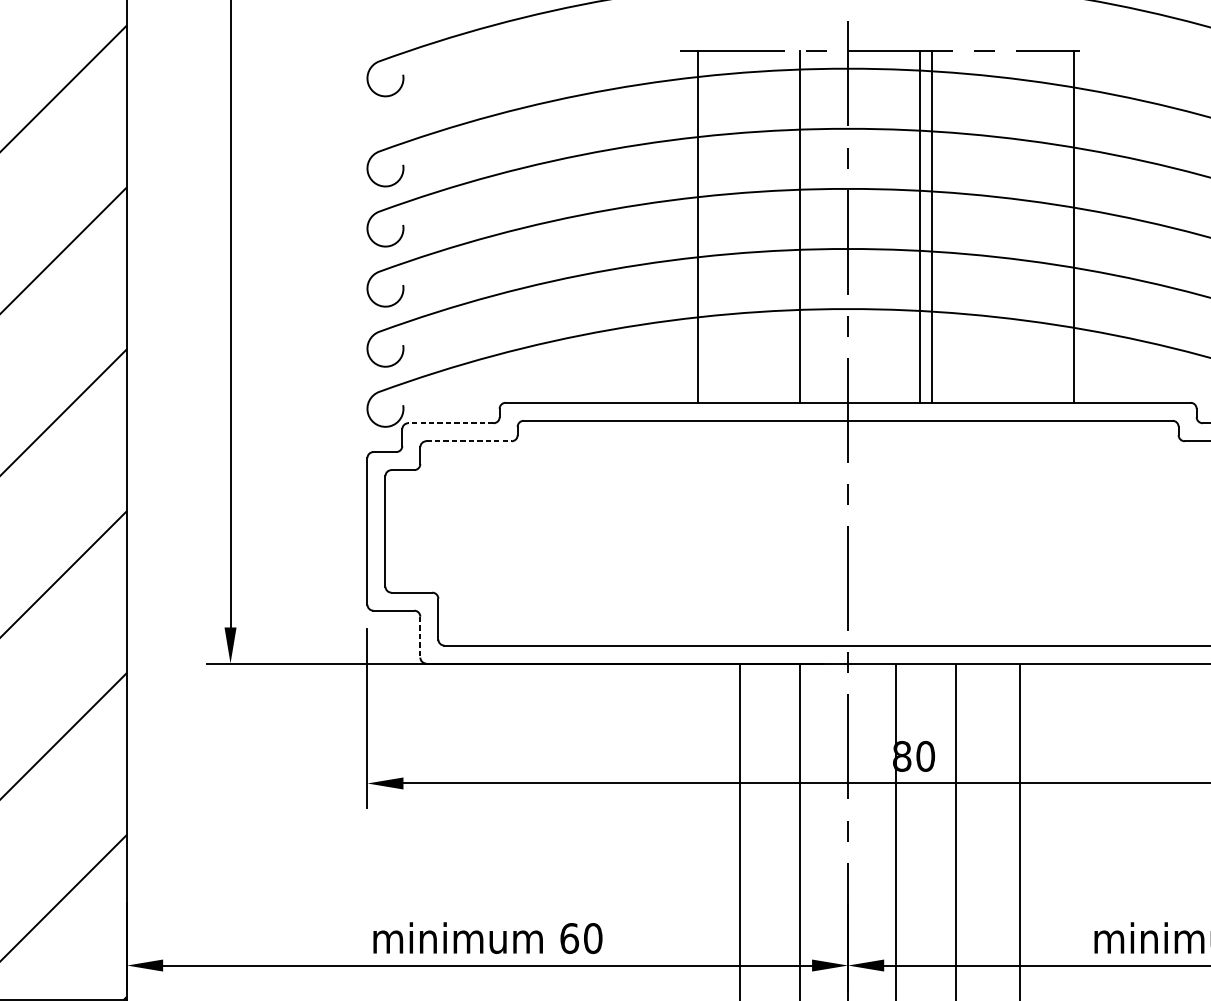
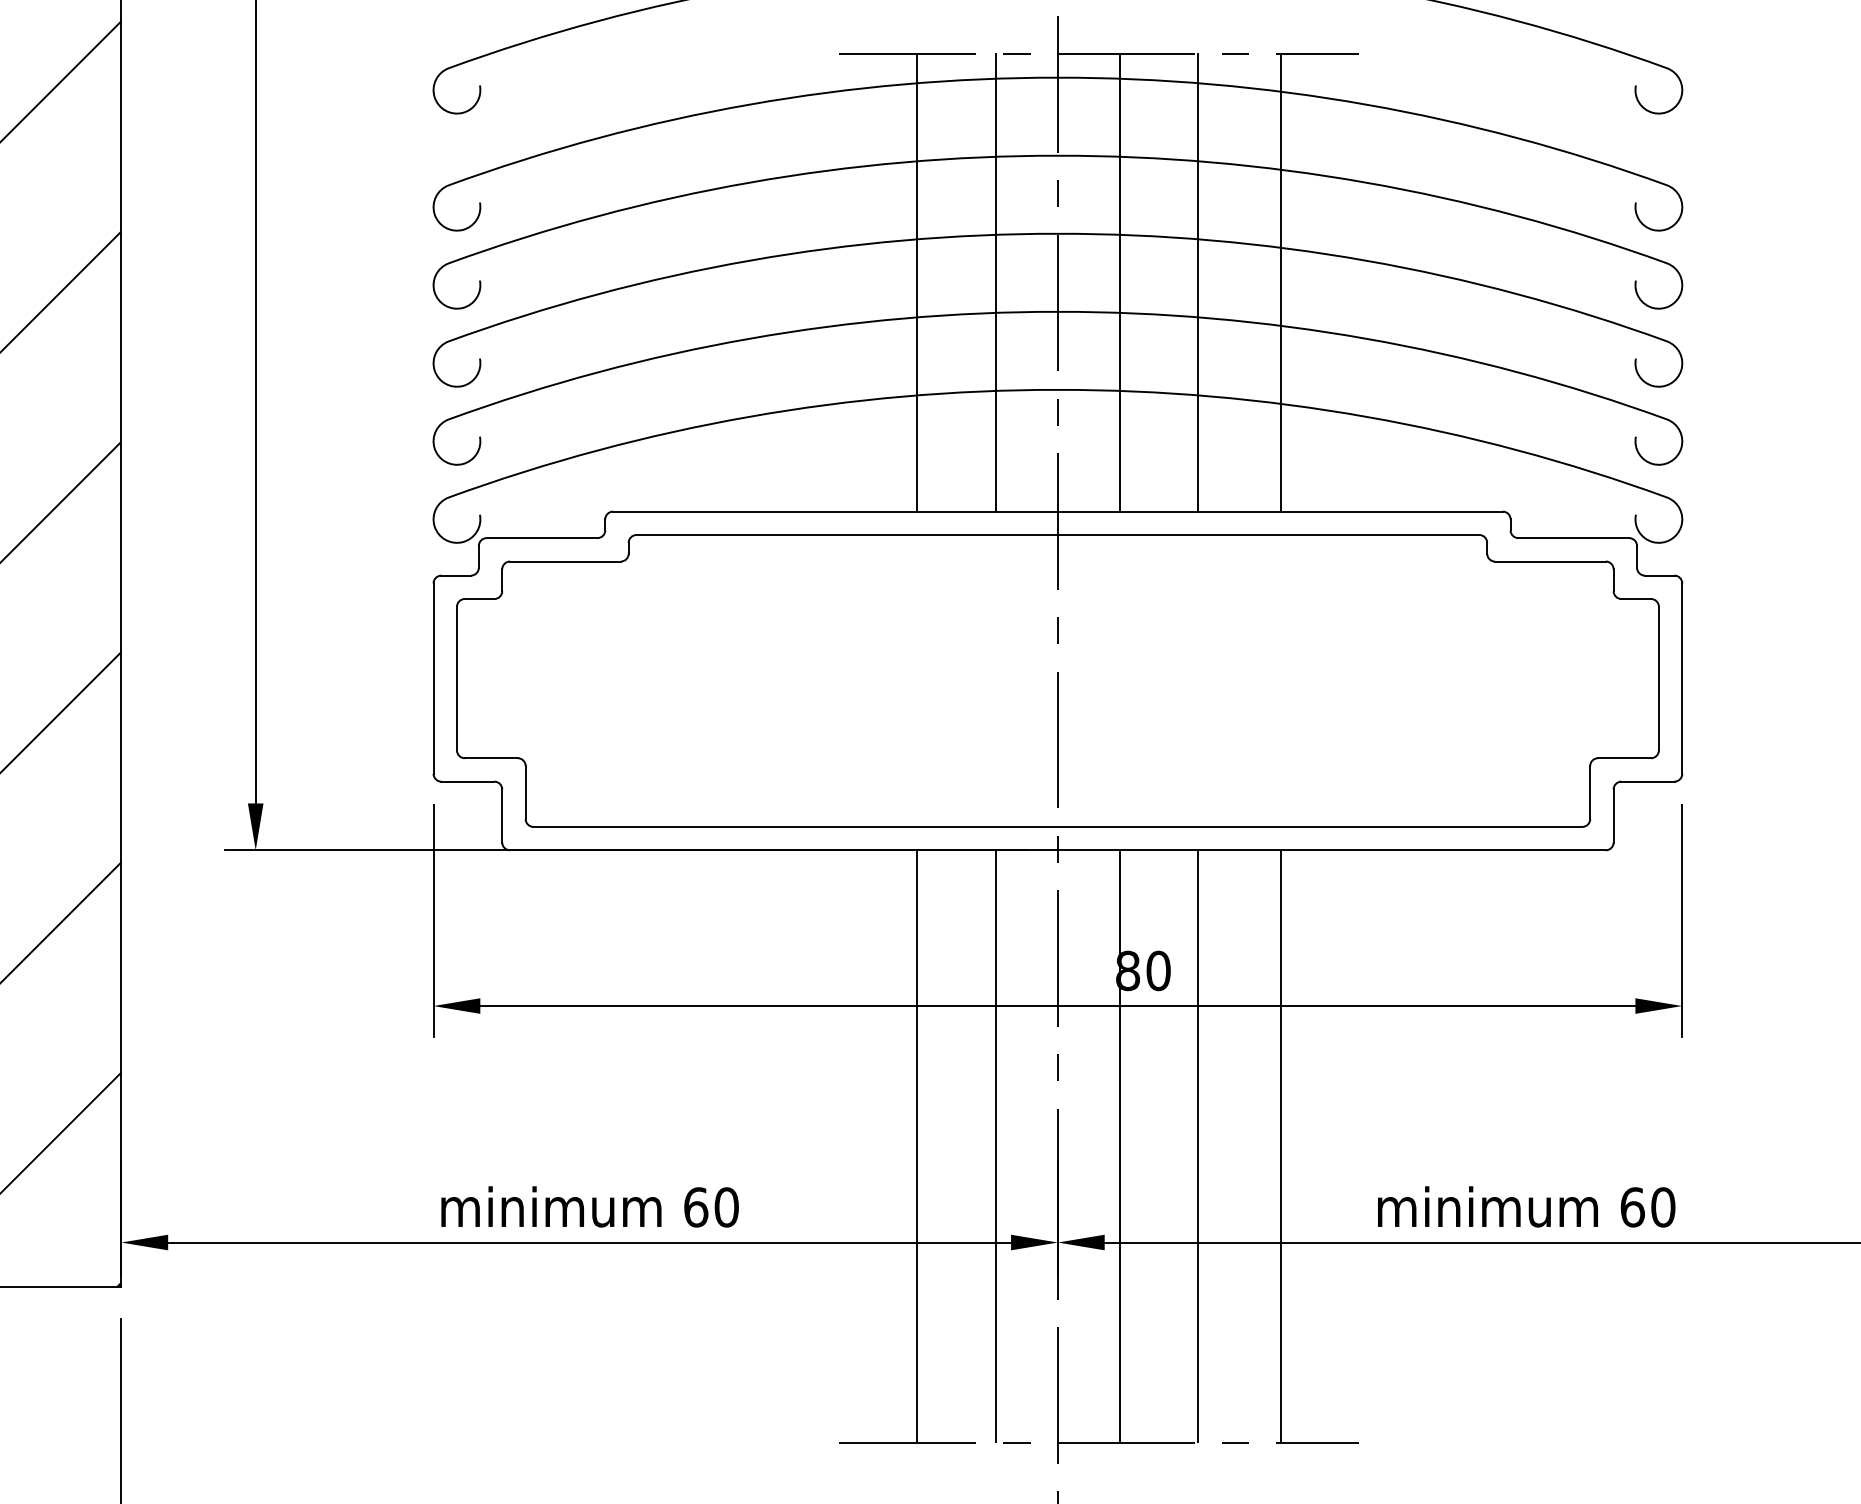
line: (697, 226) -> (917, 282), moved
line: (920, 226) -> (1198, 282), moved
line: (931, 226) -> (1120, 282), moved
line: (1074, 226) -> (1281, 282), moved
line: (450, 423) -> (541, 538), dashed -> solid
line: (469, 441) -> (565, 561), dashed -> solid
line: (420, 636) -> (502, 815), dashed -> solid

